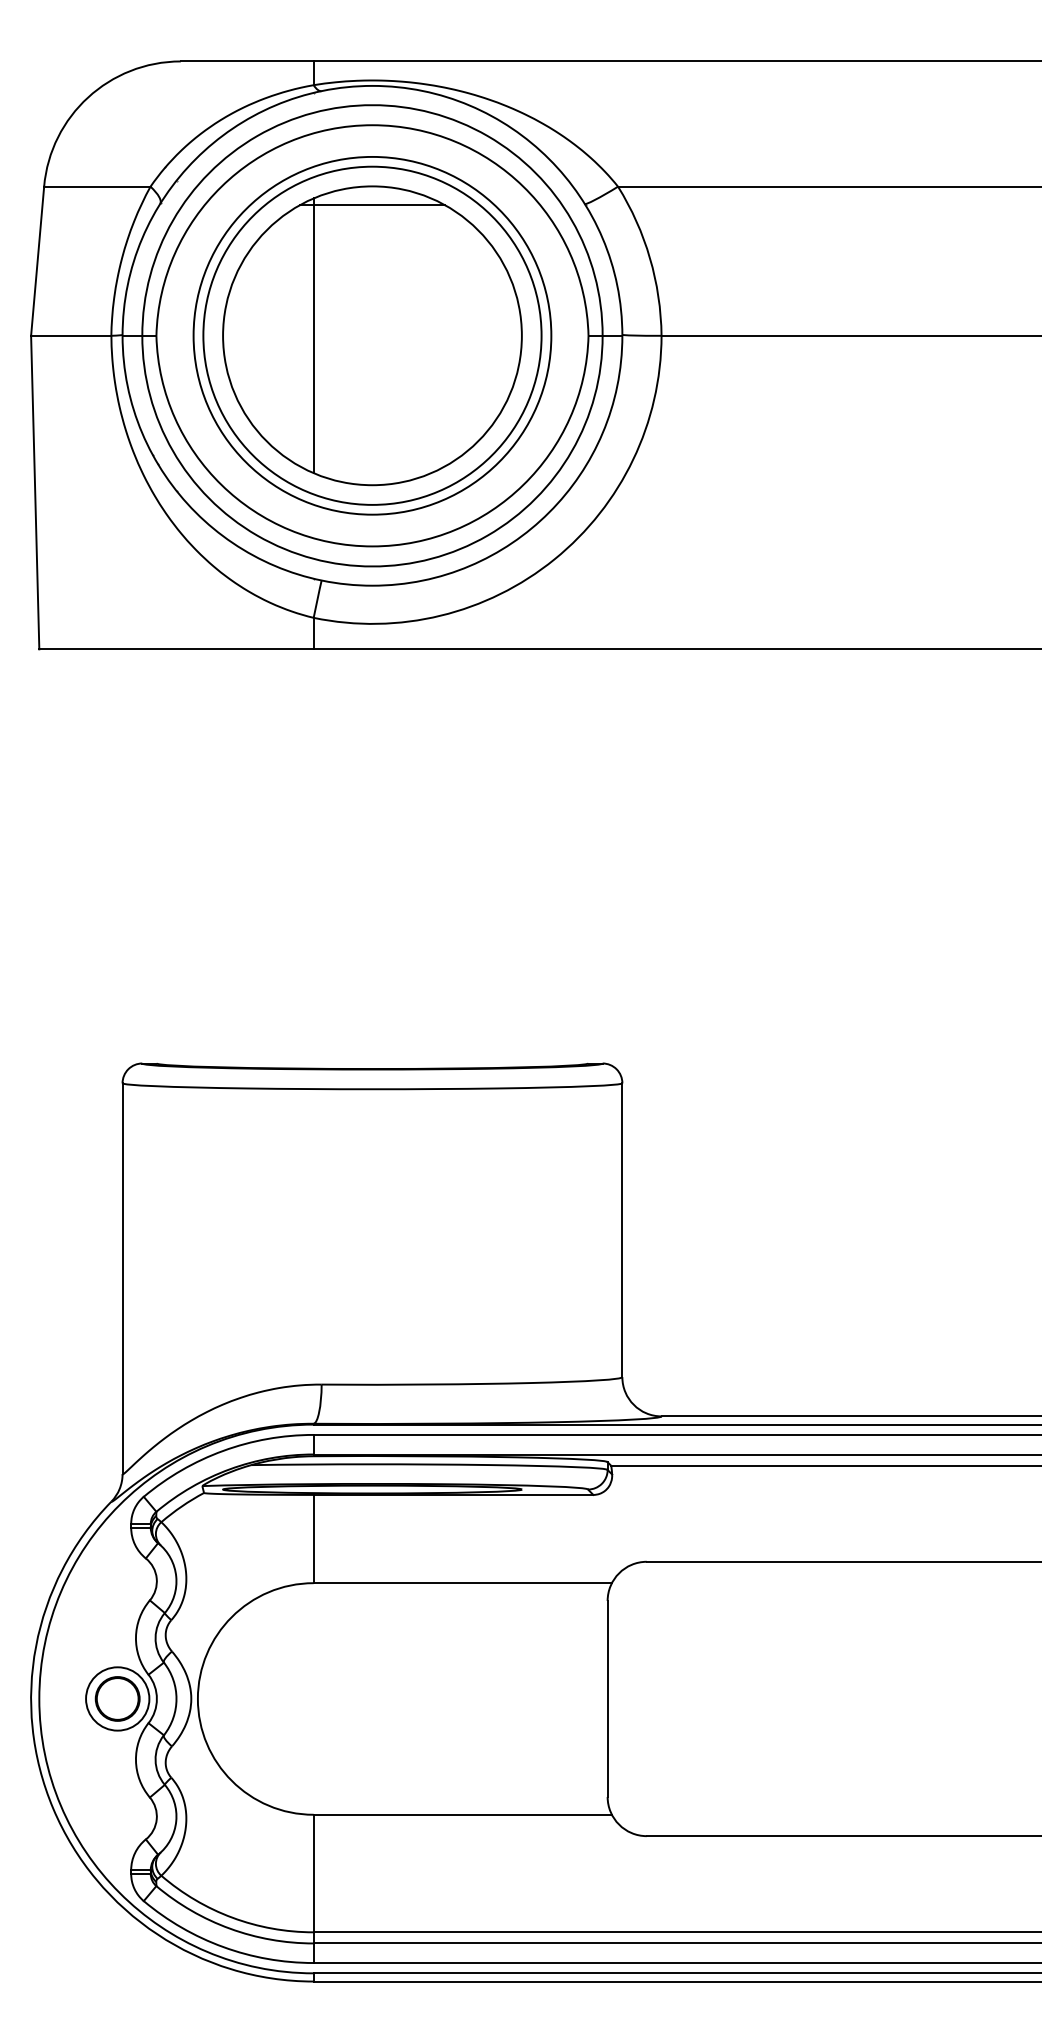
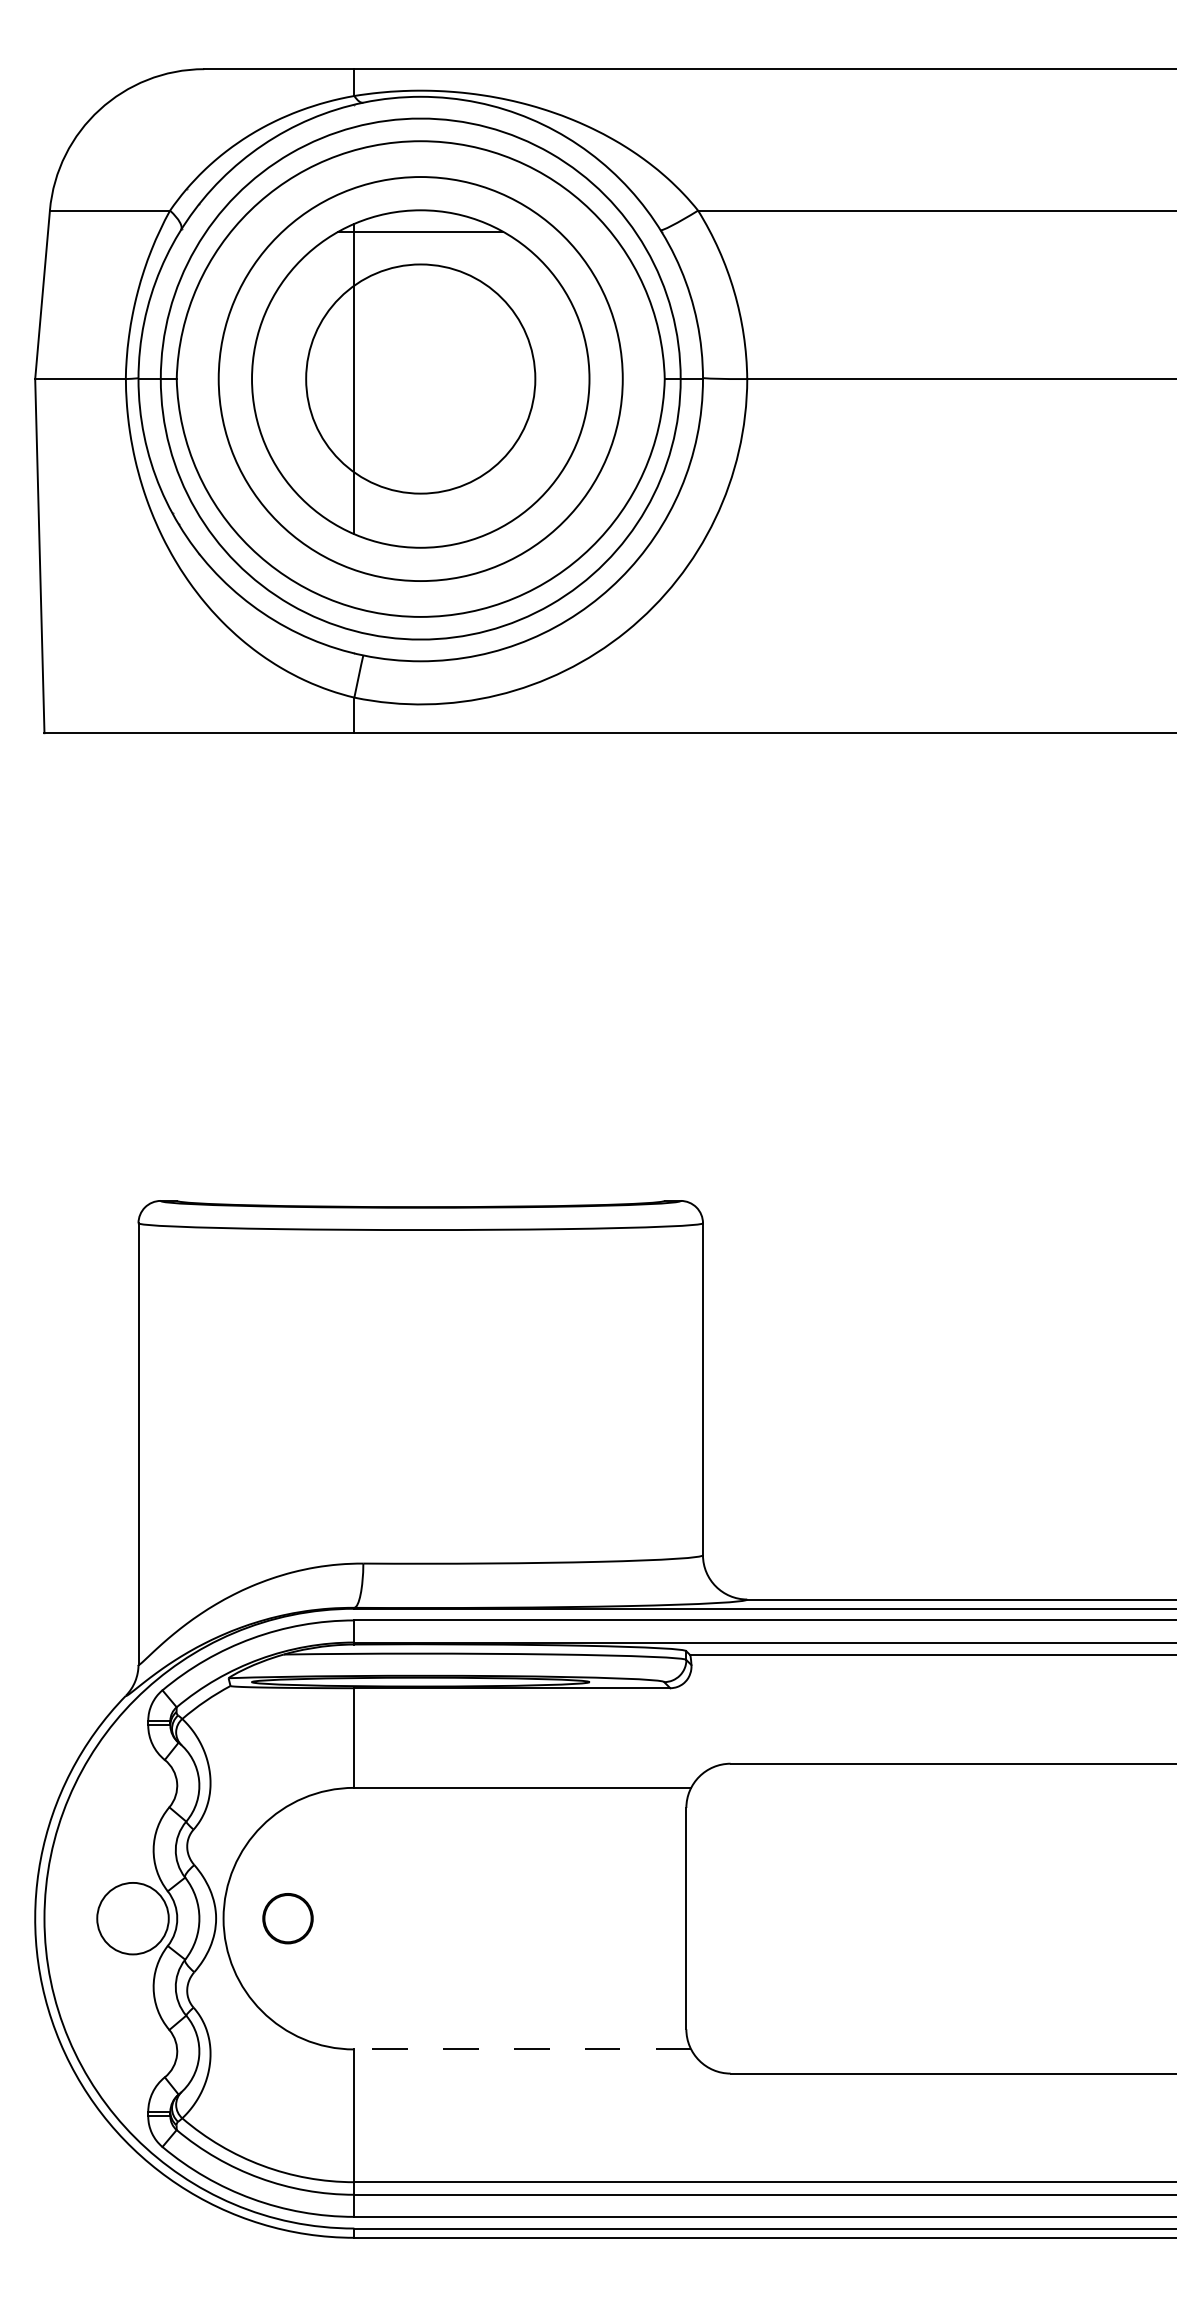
circle: (372, 336) -> (420, 379), size x0.6
circle: (117, 1698) -> (287, 1918), moved
line: (462, 1814) -> (522, 2049), solid -> dashed

